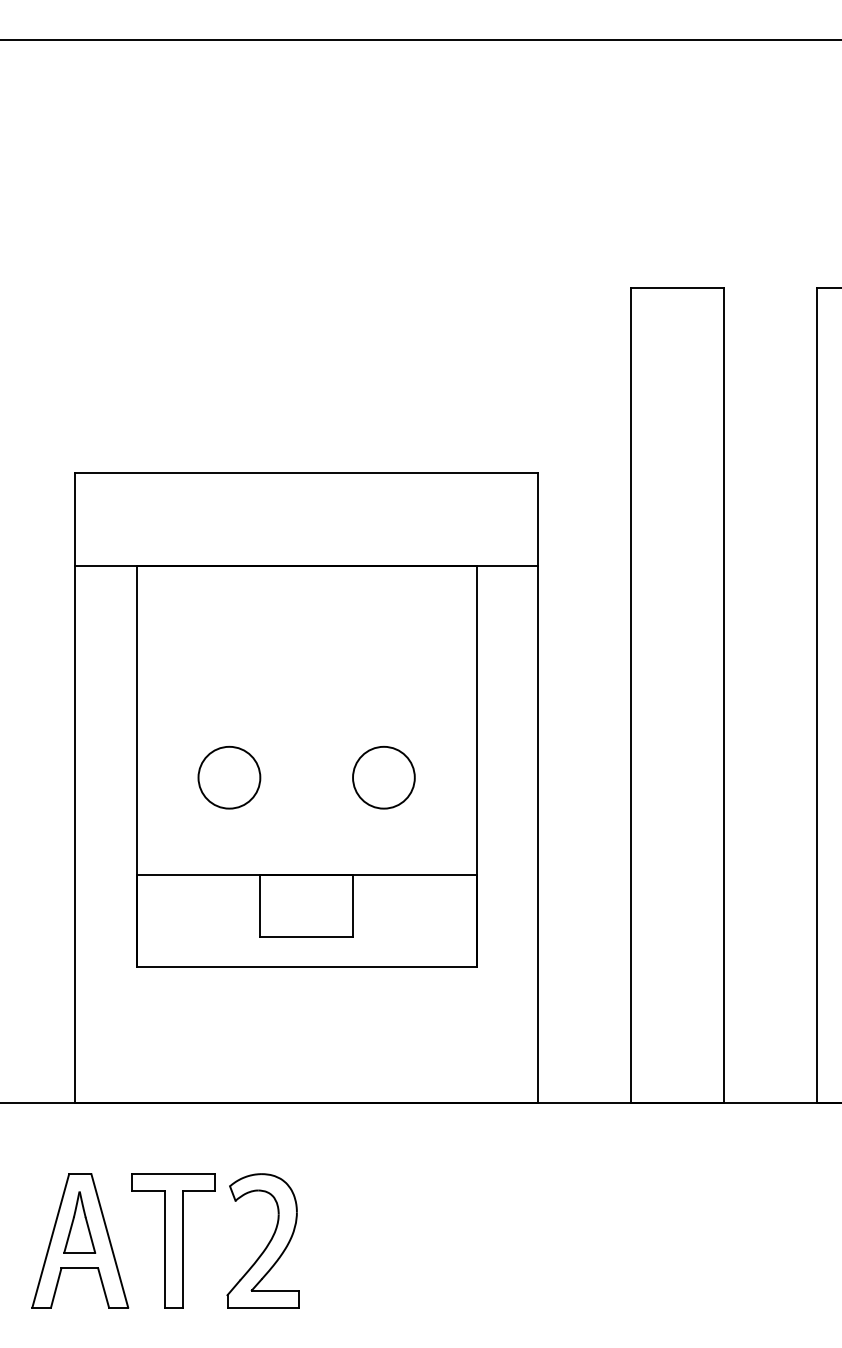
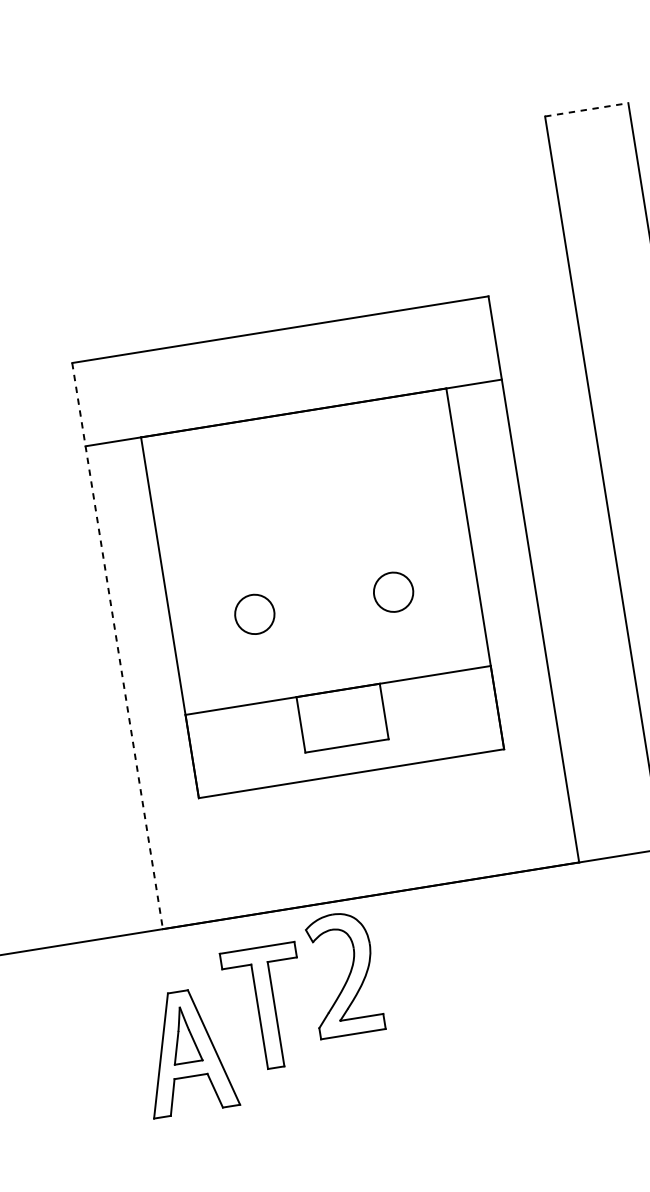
line: (677, 287) -> (586, 109), solid -> dashed
circle: (229, 777) -> (254, 614), size x0.7
circle: (383, 777) -> (393, 592), size x0.7
line: (74, 788) -> (117, 646), solid -> dashed
part: (173, 1240) -> (266, 1007), moved
part: (268, 1242) -> (348, 975), moved

